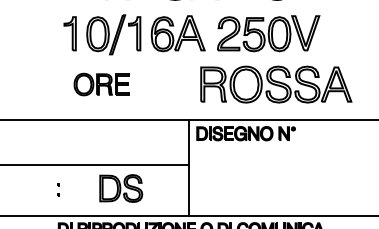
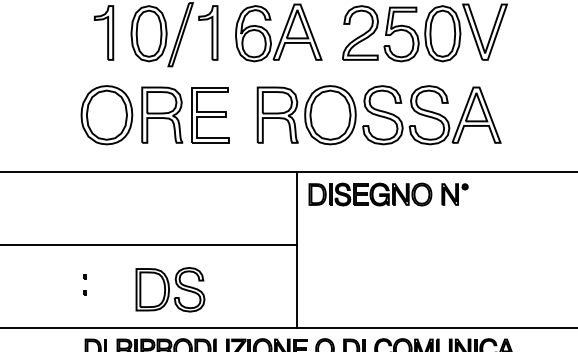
part: (101, 84) -> (154, 115), size x1.67
part: (276, 84) -> (379, 115), moved
part: (121, 188) -> (170, 289), moved

